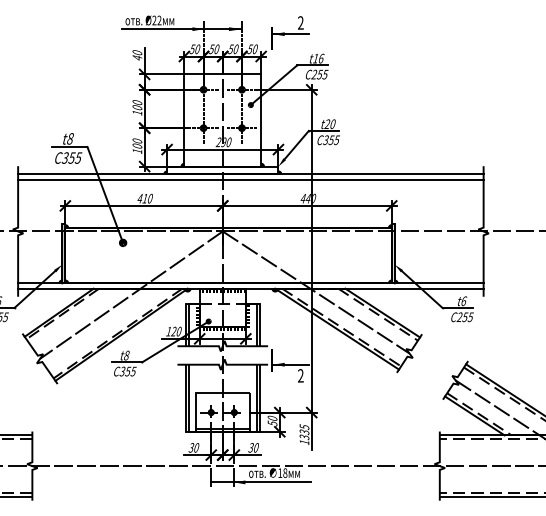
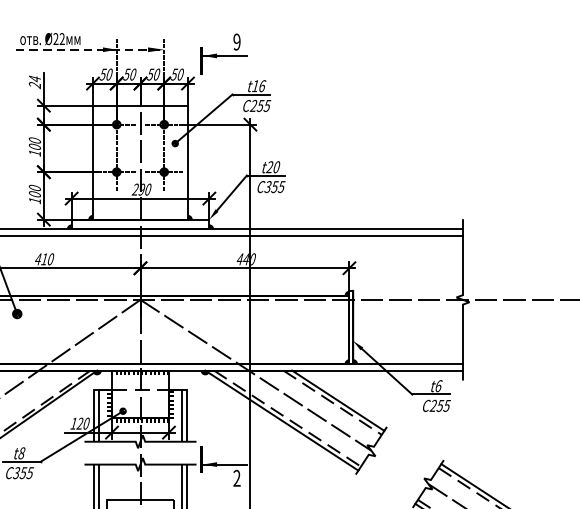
text: (300, 23) -> (236, 42), 2 -> 9
line: (182, 29) -> (90, 50), solid -> dashed
text: (137, 55) -> (35, 82), 40 -> 24

